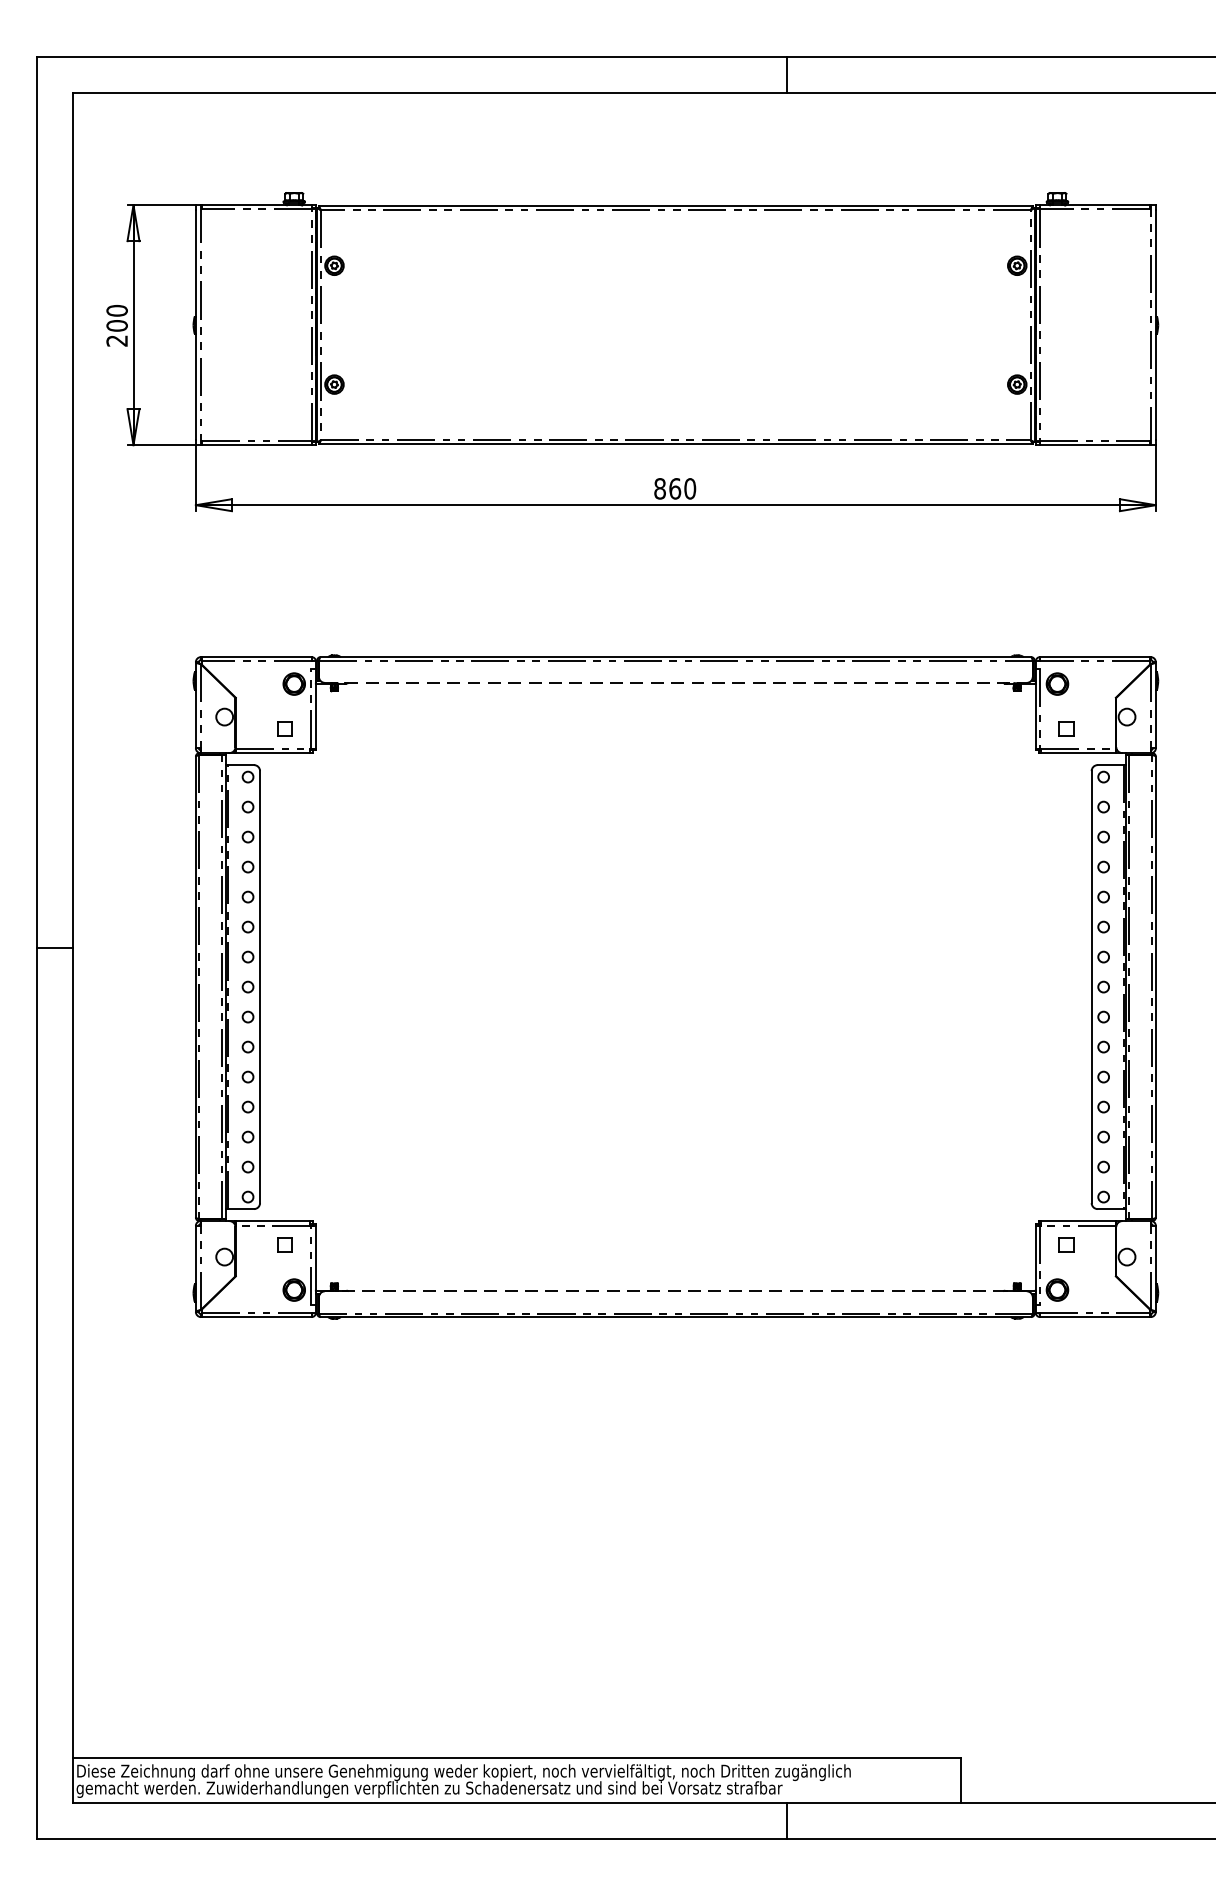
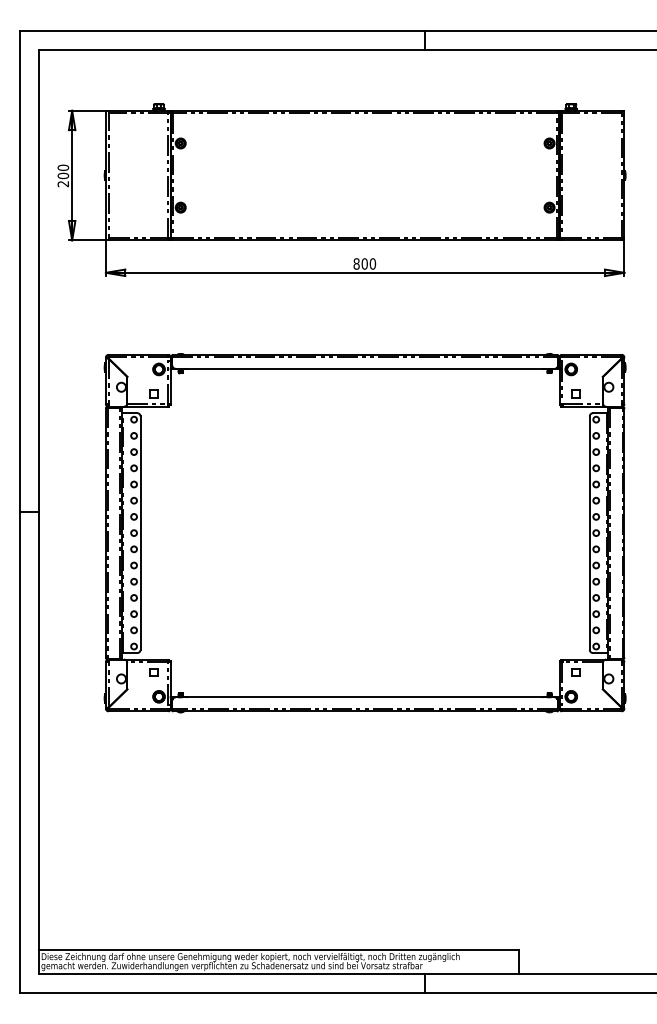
text: (674, 487) -> (364, 263), 860 -> 800
line: (676, 682) -> (365, 368), dashed -> solid
line: (676, 1291) -> (365, 697), dashed -> solid

